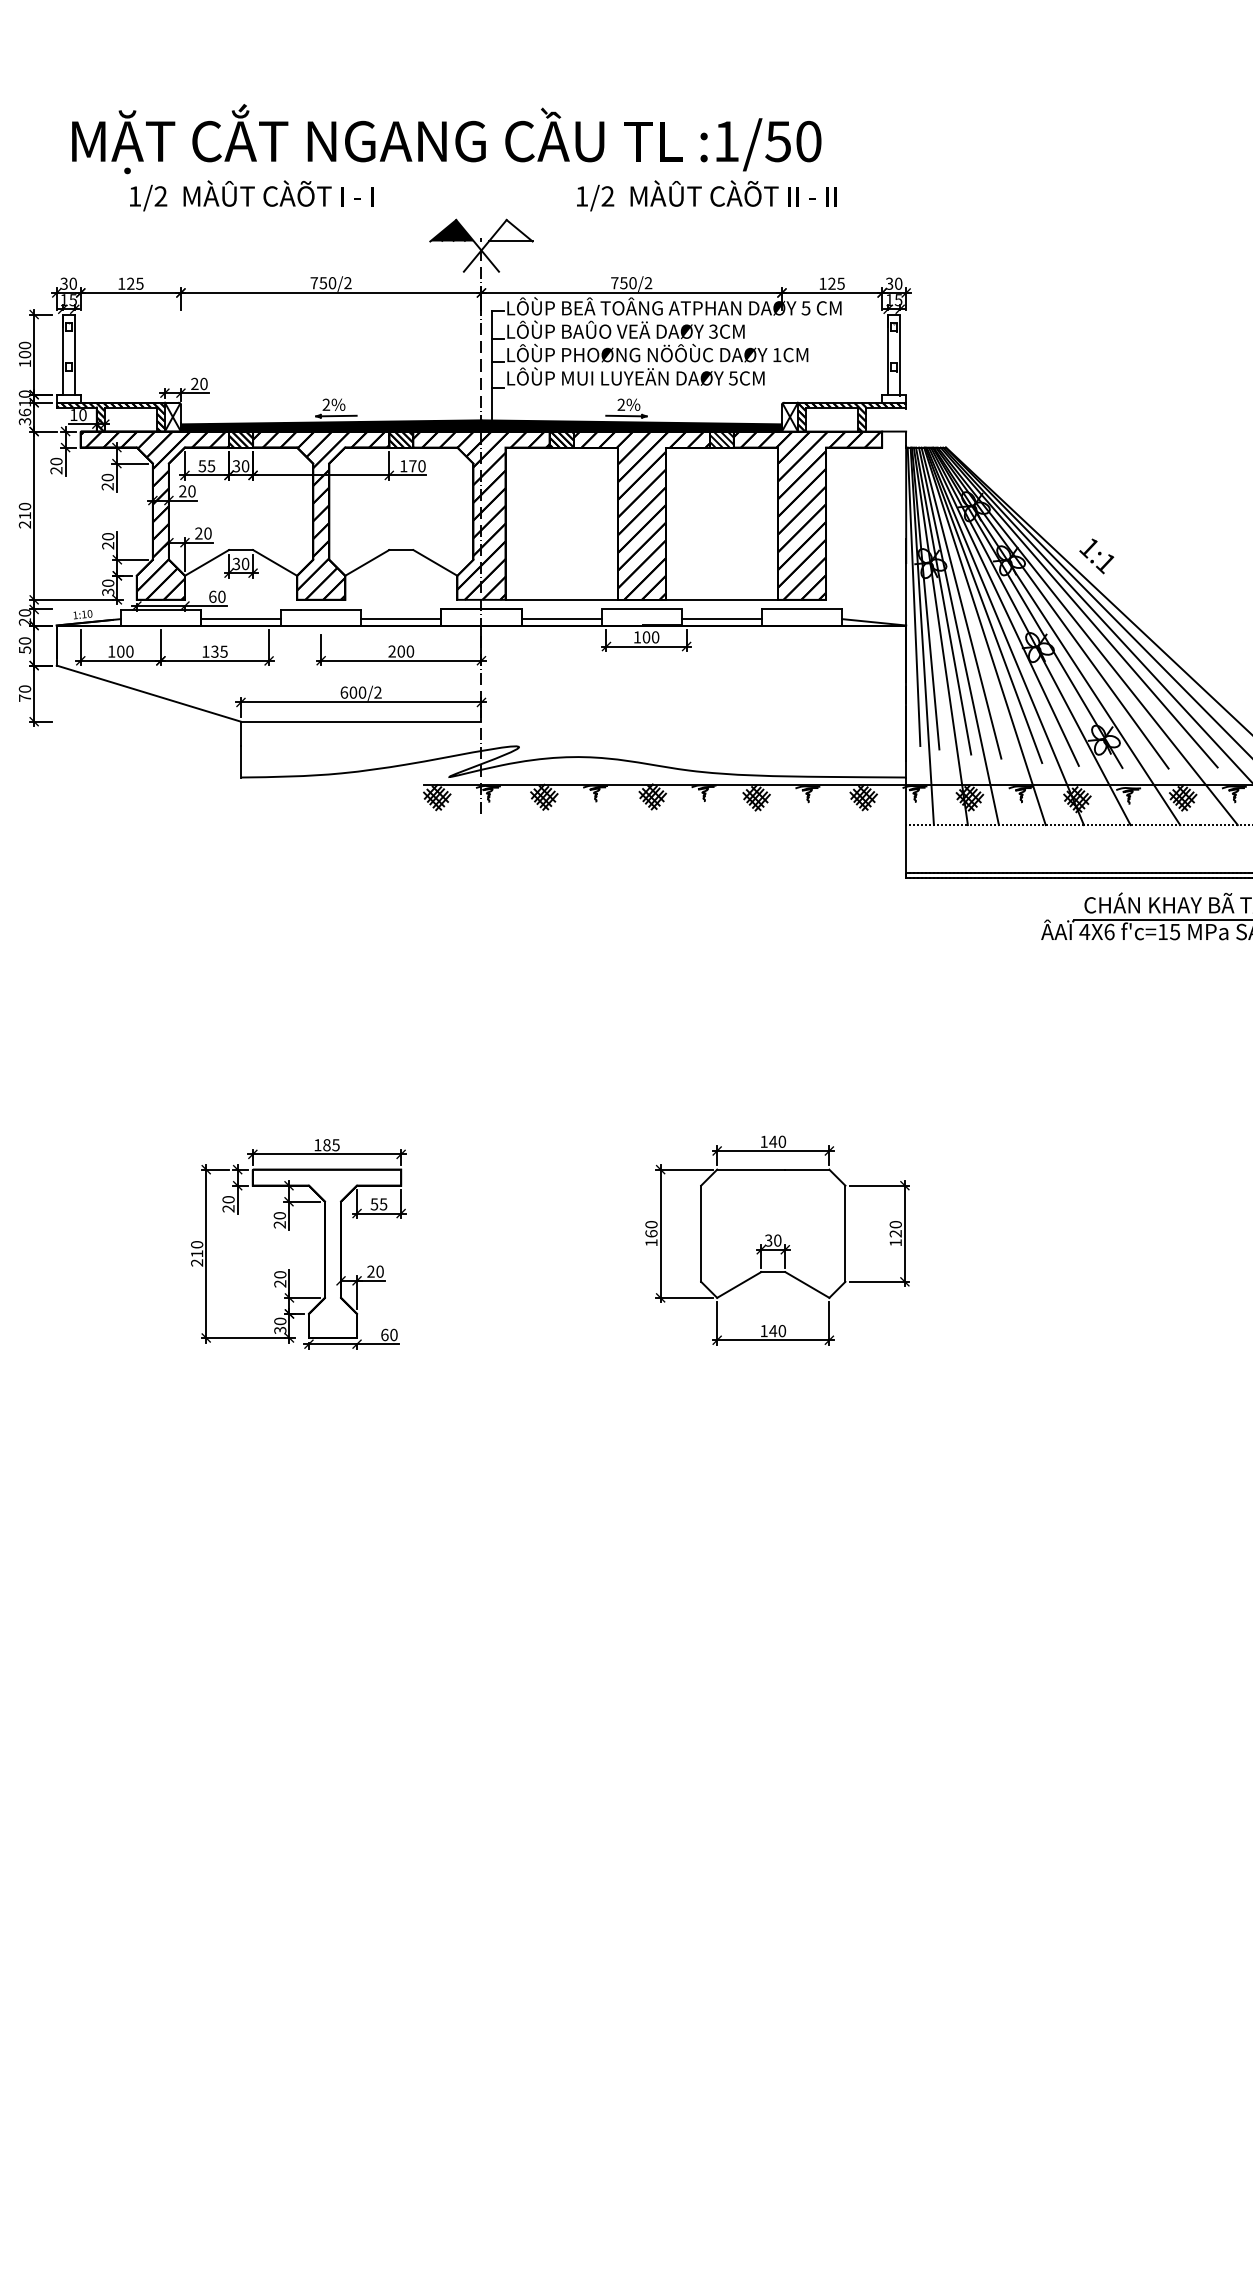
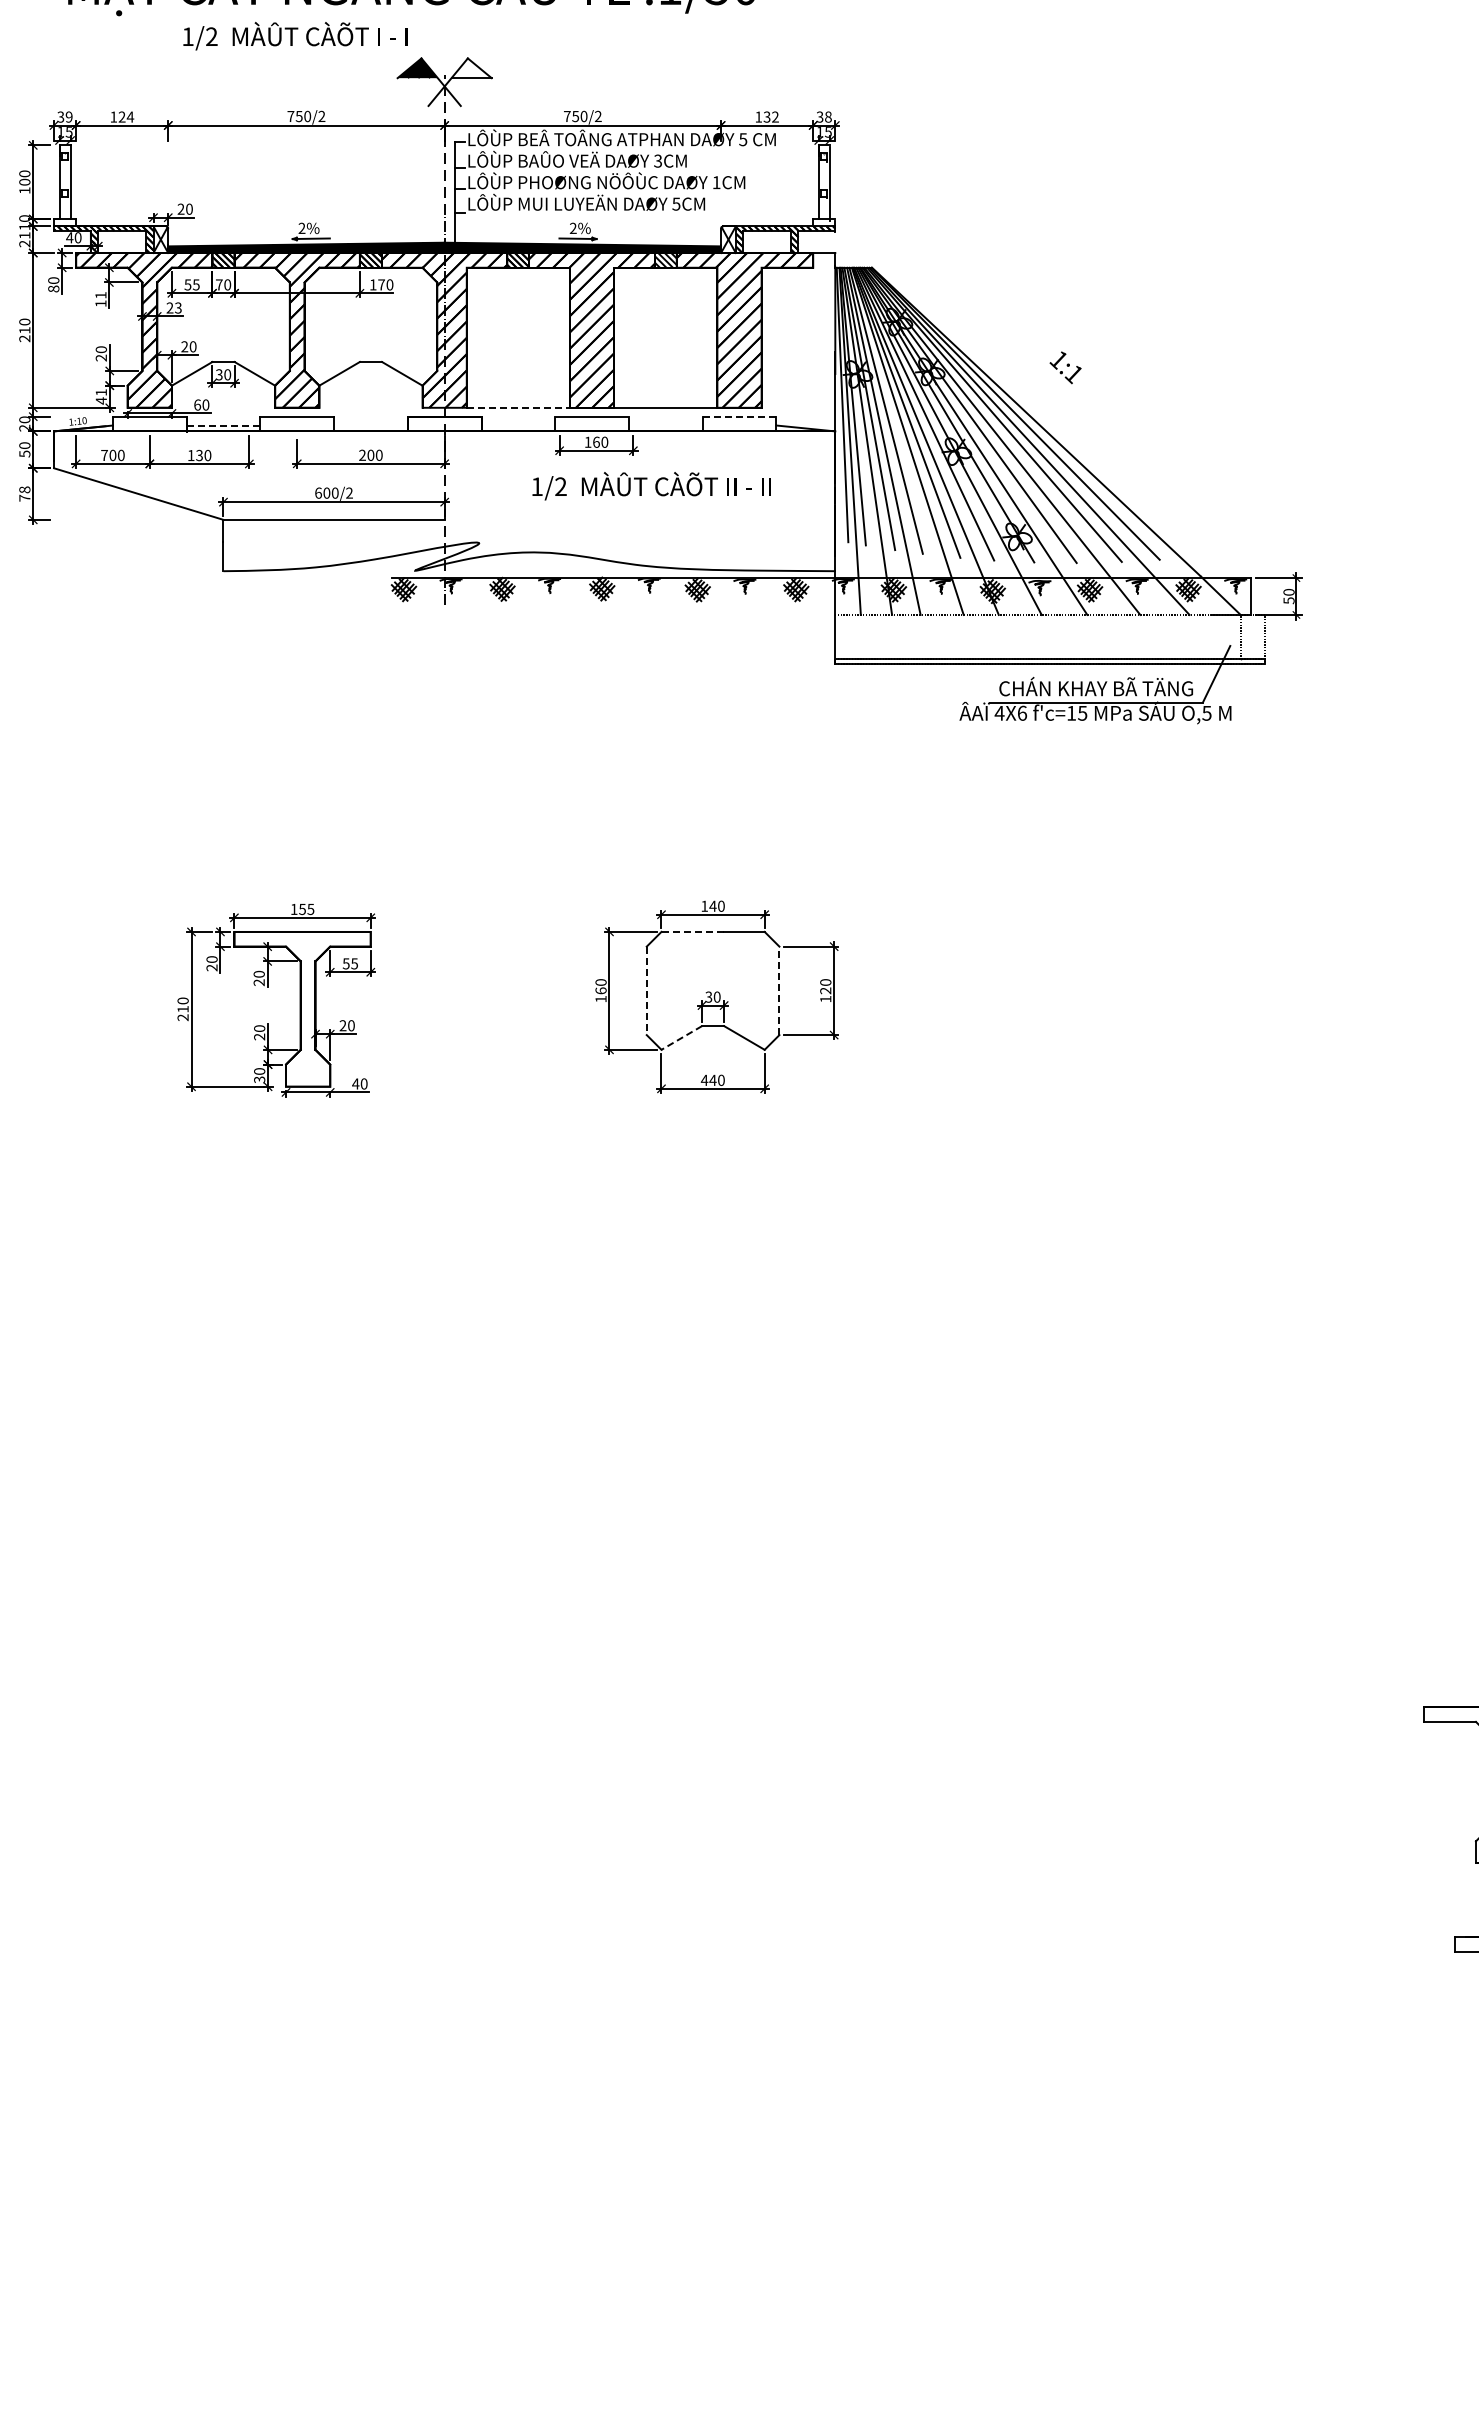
text: (251, 196) -> (295, 36), moved
text: (706, 196) -> (651, 486), moved
text: (72, 283) -> (68, 116), 30 -> 39
text: (139, 283) -> (130, 116), 125 -> 124
text: (835, 283) -> (770, 116), 125 -> 132
text: (898, 284) -> (828, 117), 30 -> 38
text: (73, 414) -> (69, 237), 10 -> 40
text: (24, 416) -> (24, 239), 36 -> 21
text: (236, 465) -> (219, 284), 30 -> 70
text: (56, 470) -> (53, 288), 20 -> 80
text: (107, 482) -> (100, 299), 20 -> 11
text: (192, 490) -> (178, 307), 20 -> 23
text: (1096, 556) -> (1065, 367), moved
text: (107, 587) -> (100, 396), 30 -> 41
line: (561, 599) -> (518, 407), solid -> dashed
line: (801, 609) -> (739, 416), solid -> dashed
line: (241, 619) -> (223, 425), solid -> dashed
line: (400, 619) -> (370, 425), removed
line: (561, 619) -> (518, 425), removed
line: (721, 619) -> (665, 425), removed
text: (646, 636) -> (596, 441), 100 -> 160
text: (111, 651) -> (104, 455), 100 -> 700
text: (223, 651) -> (207, 455), 135 -> 130
text: (25, 688) -> (25, 489), 70 -> 78
text: (326, 1144) -> (302, 908), 185 -> 155
line: (751, 1169) -> (693, 931), solid -> dashed
line: (845, 1233) -> (779, 990), solid -> dashed
line: (700, 1234) -> (646, 991), solid -> dashed
line: (738, 1285) -> (681, 1038), solid -> dashed
text: (763, 1330) -> (704, 1079), 140 -> 440
text: (384, 1334) -> (355, 1083), 60 -> 40

